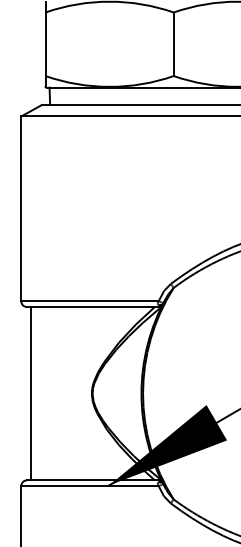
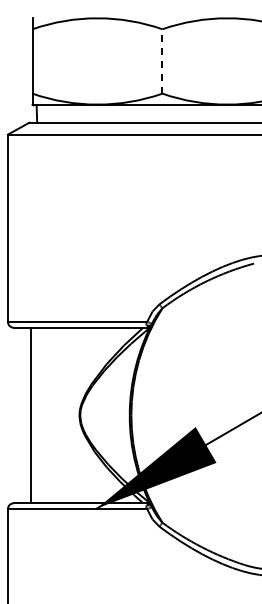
line: (173, 43) -> (162, 60), solid -> dashed
line: (30, 393) -> (31, 415), moved

